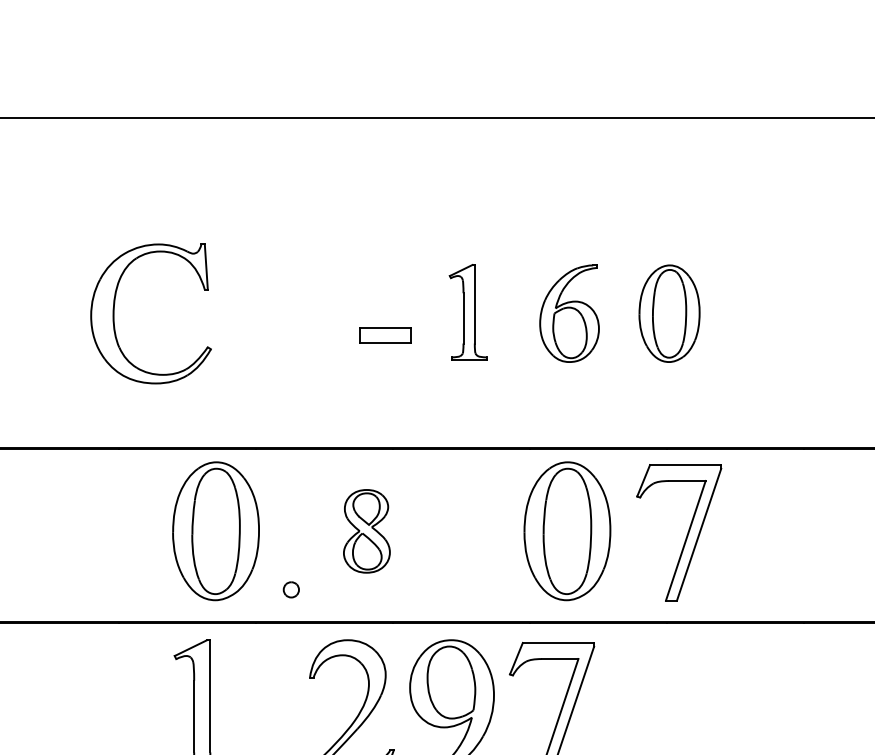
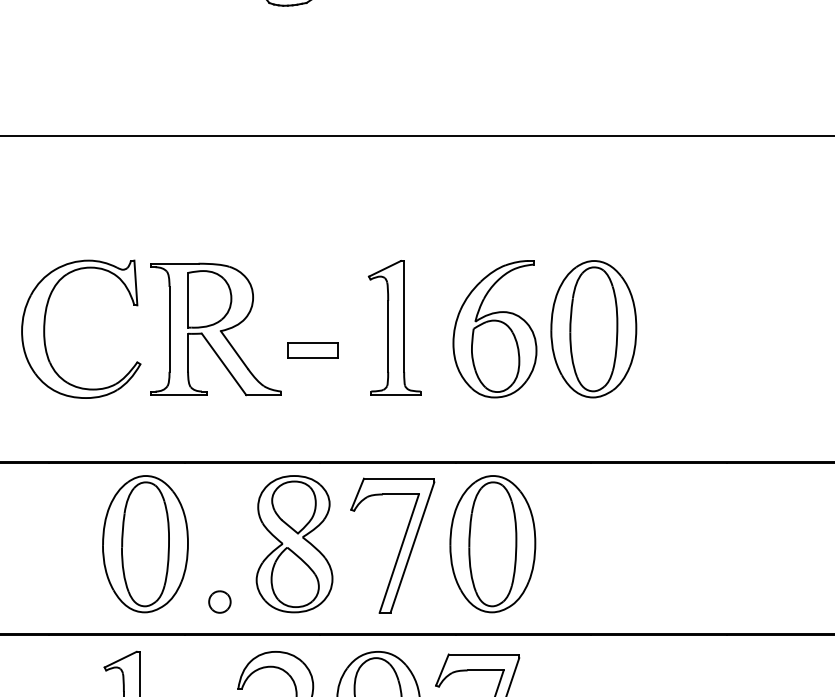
part: (467, 311) -> (394, 326), size x1.43
part: (287, 313) -> (216, 328), added
part: (569, 313) -> (494, 328), size x1.43
part: (669, 313) -> (593, 328), size x1.43
part: (366, 531) -> (294, 544), size x1.67
part: (686, 535) -> (399, 548), moved
part: (291, 589) -> (220, 601), size x1.43

